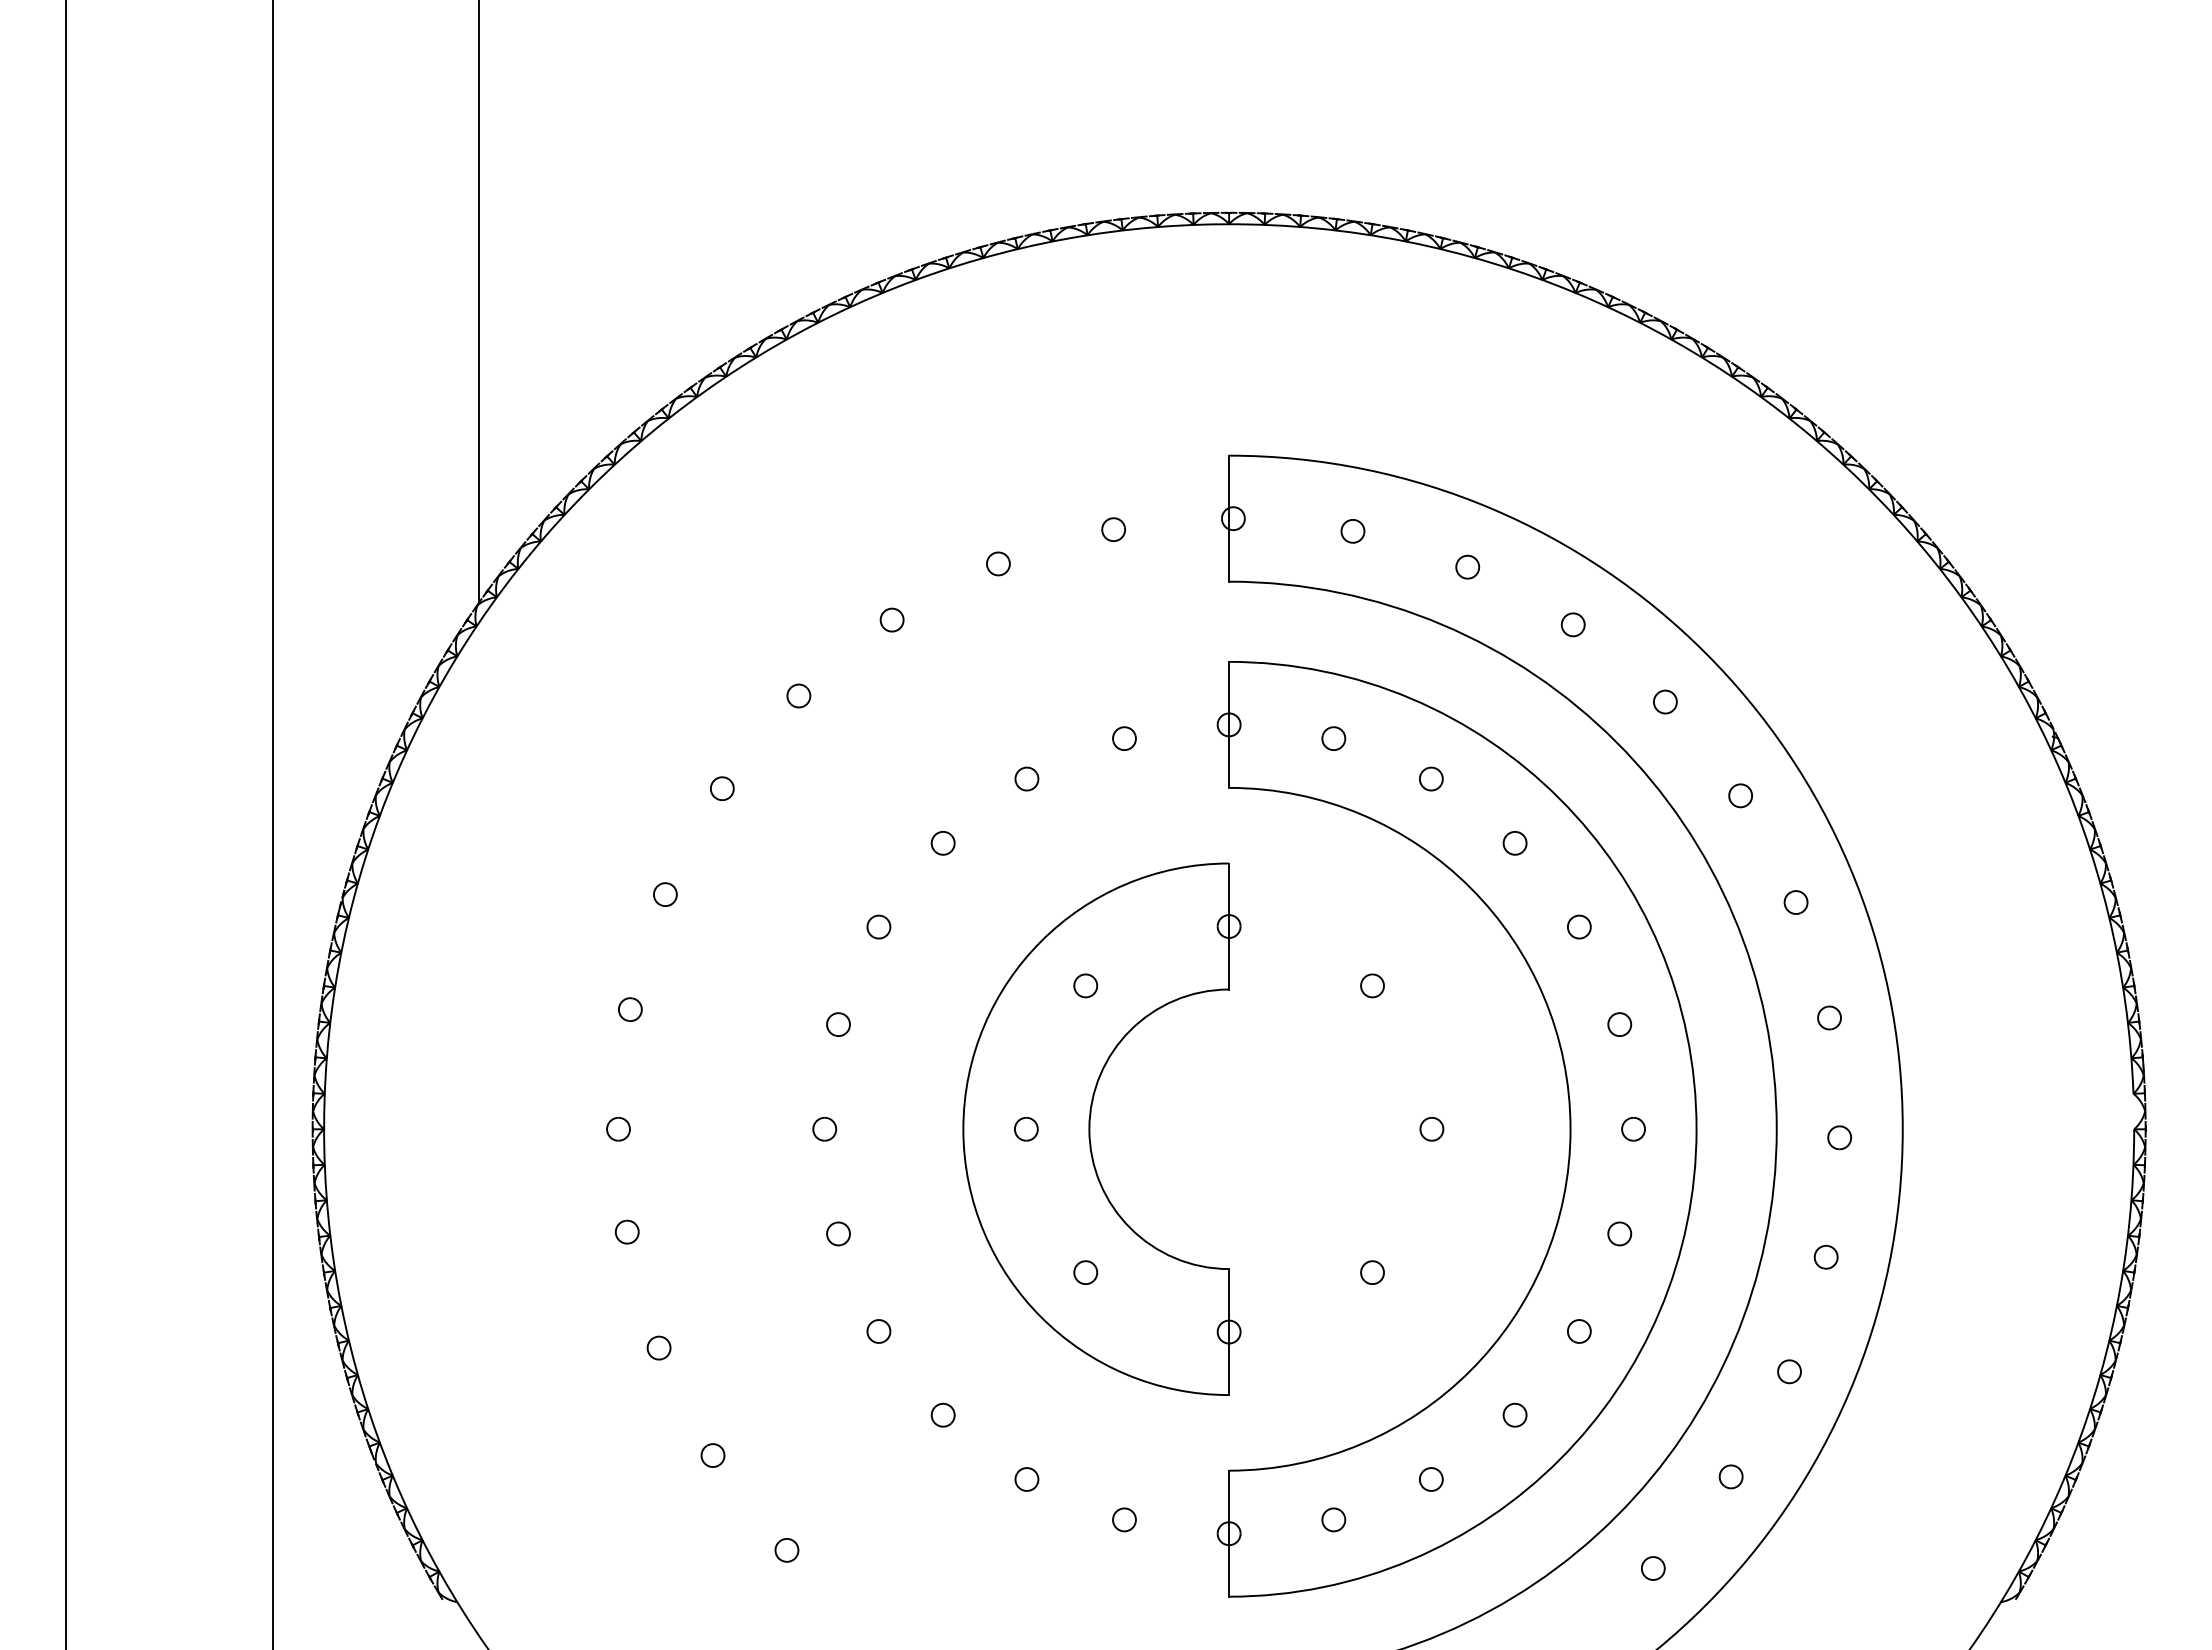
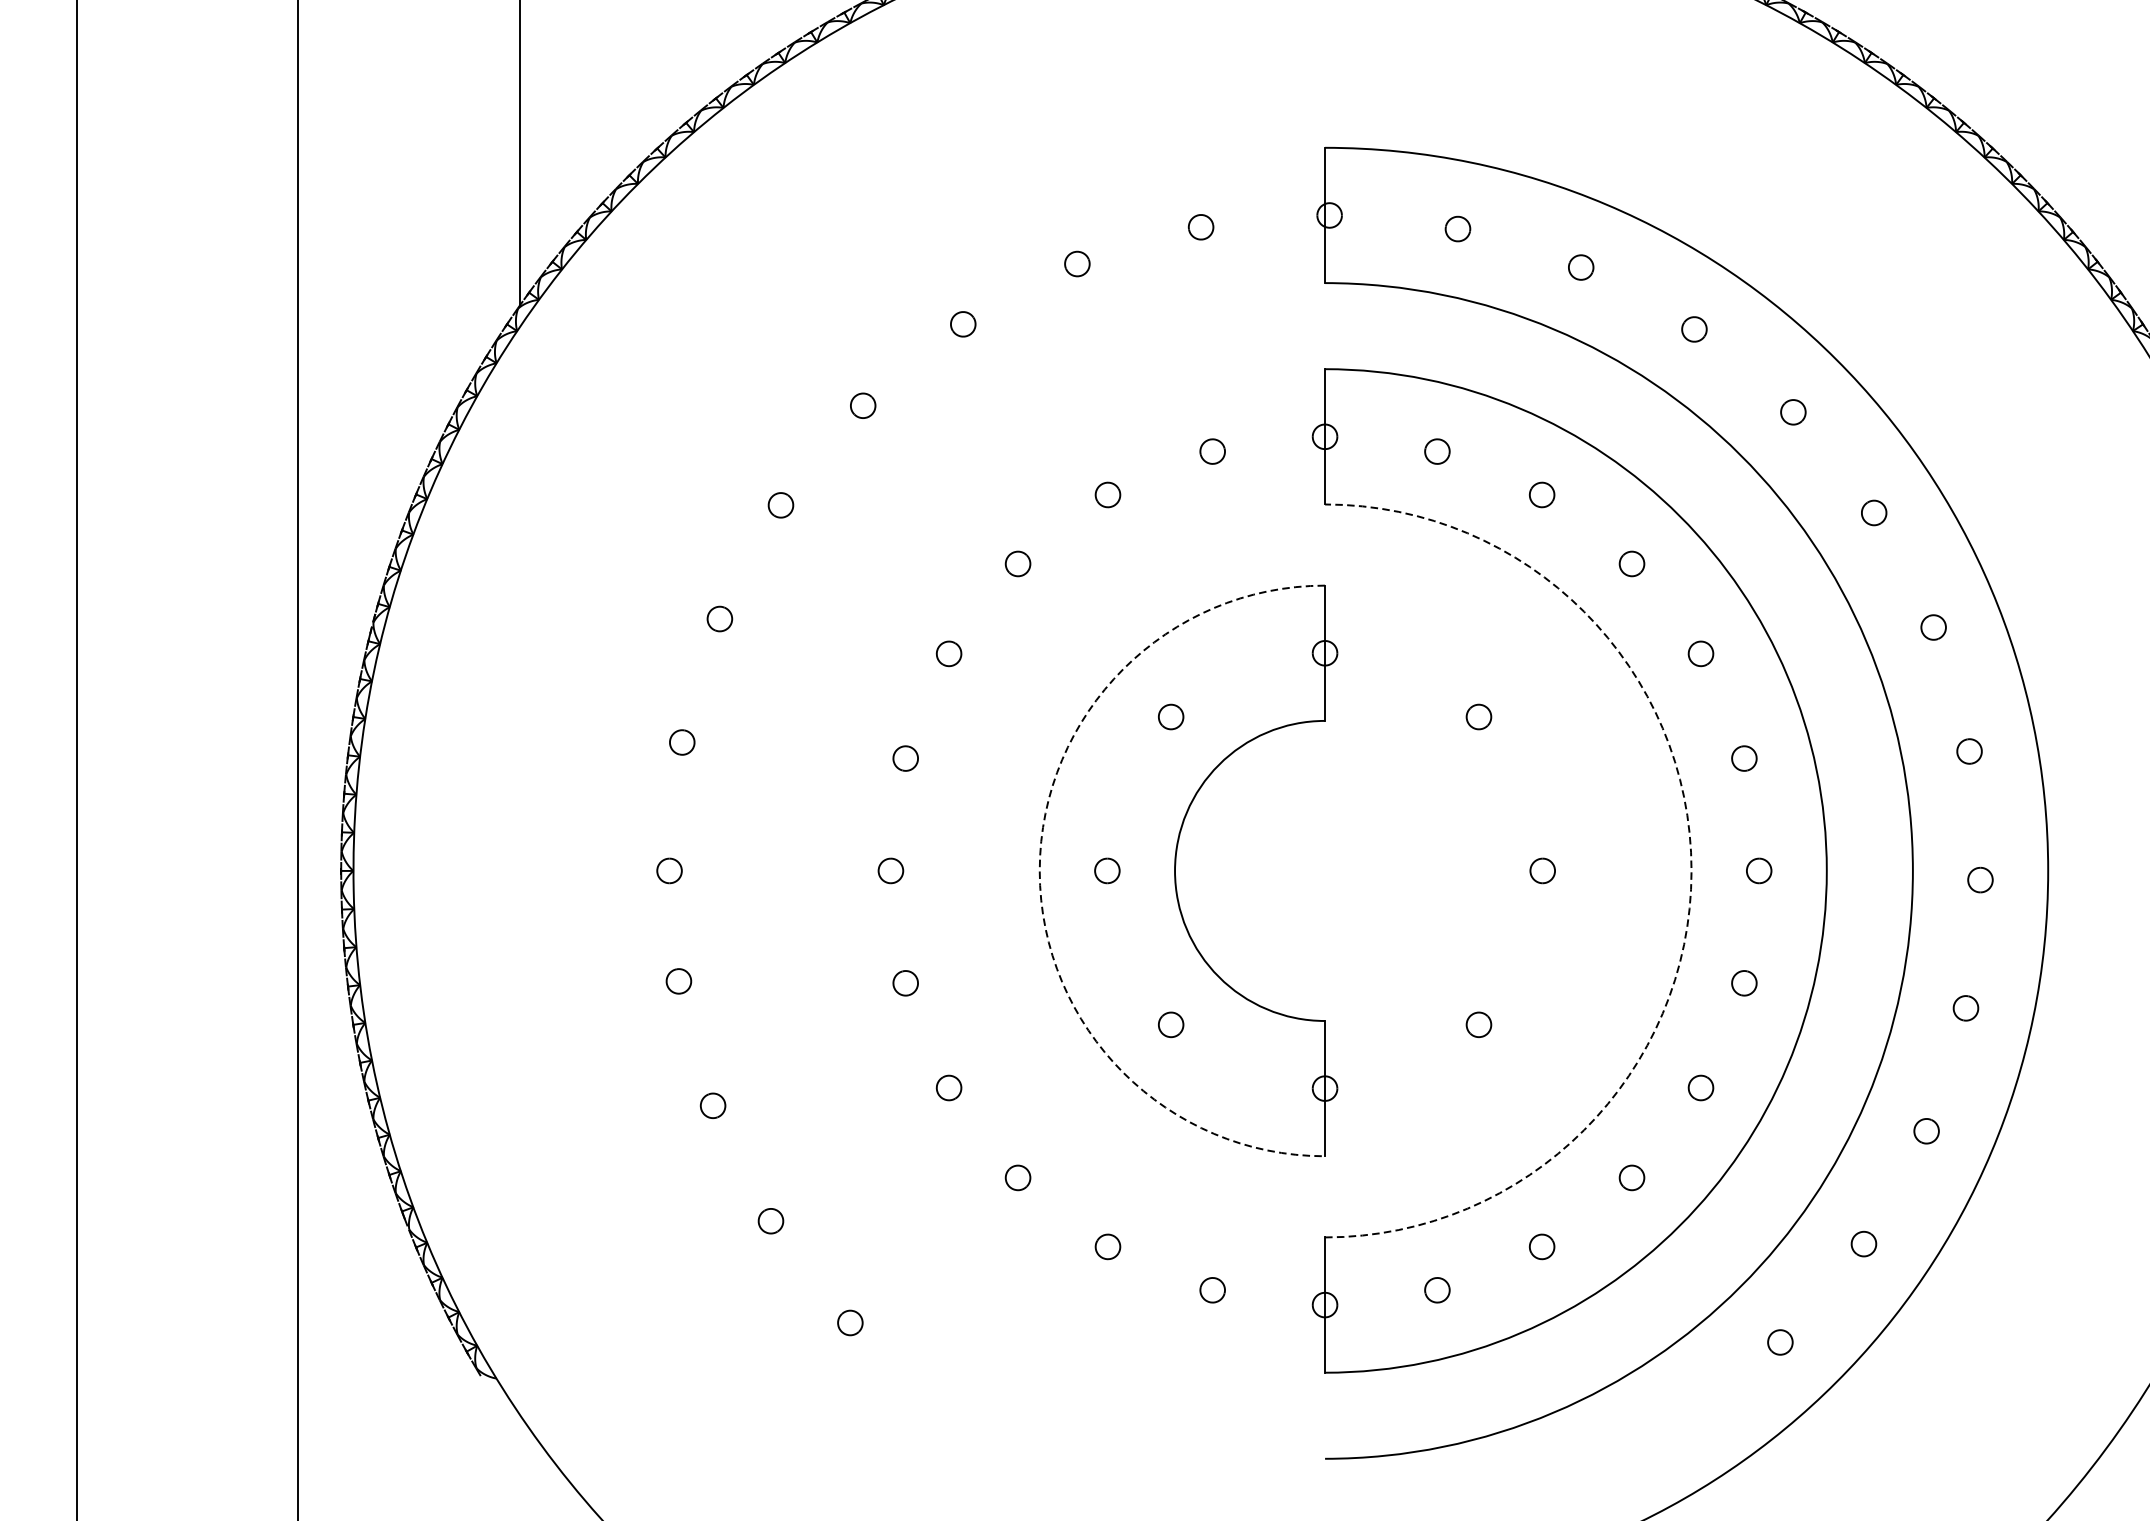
arc: (963, 1129) -> (1039, 871), solid -> dashed
arc: (1570, 1129) -> (1691, 871), solid -> dashed

